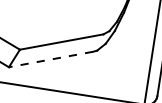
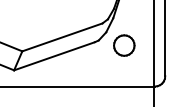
line: (50, 59) -> (54, 56), dashed -> solid
part: (121, 59) -> (124, 45), added

